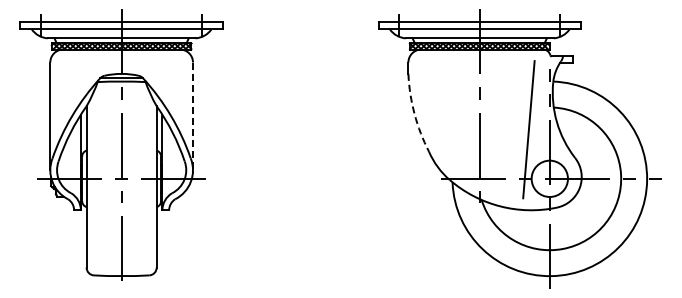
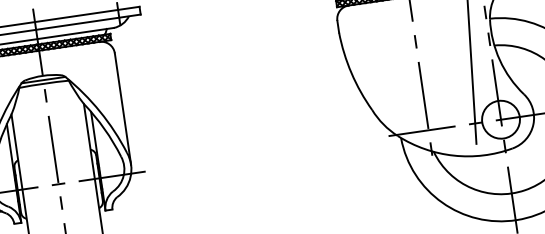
arc: (414, 114) -> (351, 73), dashed -> solid
line: (193, 116) -> (123, 109), dashed -> solid

